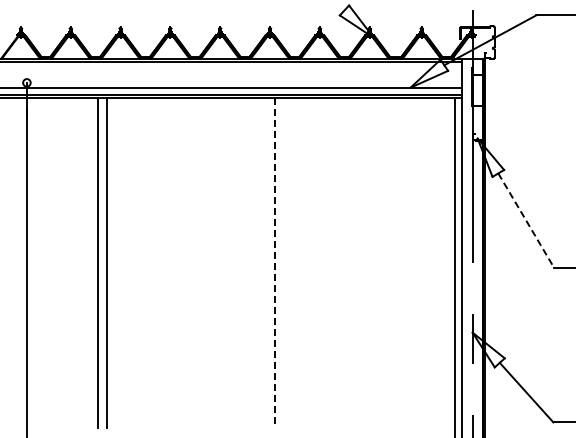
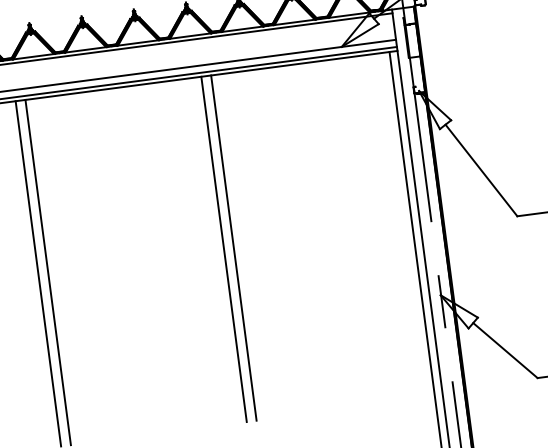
line: (526, 221) -> (481, 171), dashed -> solid
line: (284, 262) -> (233, 247), added
line: (275, 263) -> (224, 249), dashed -> solid

